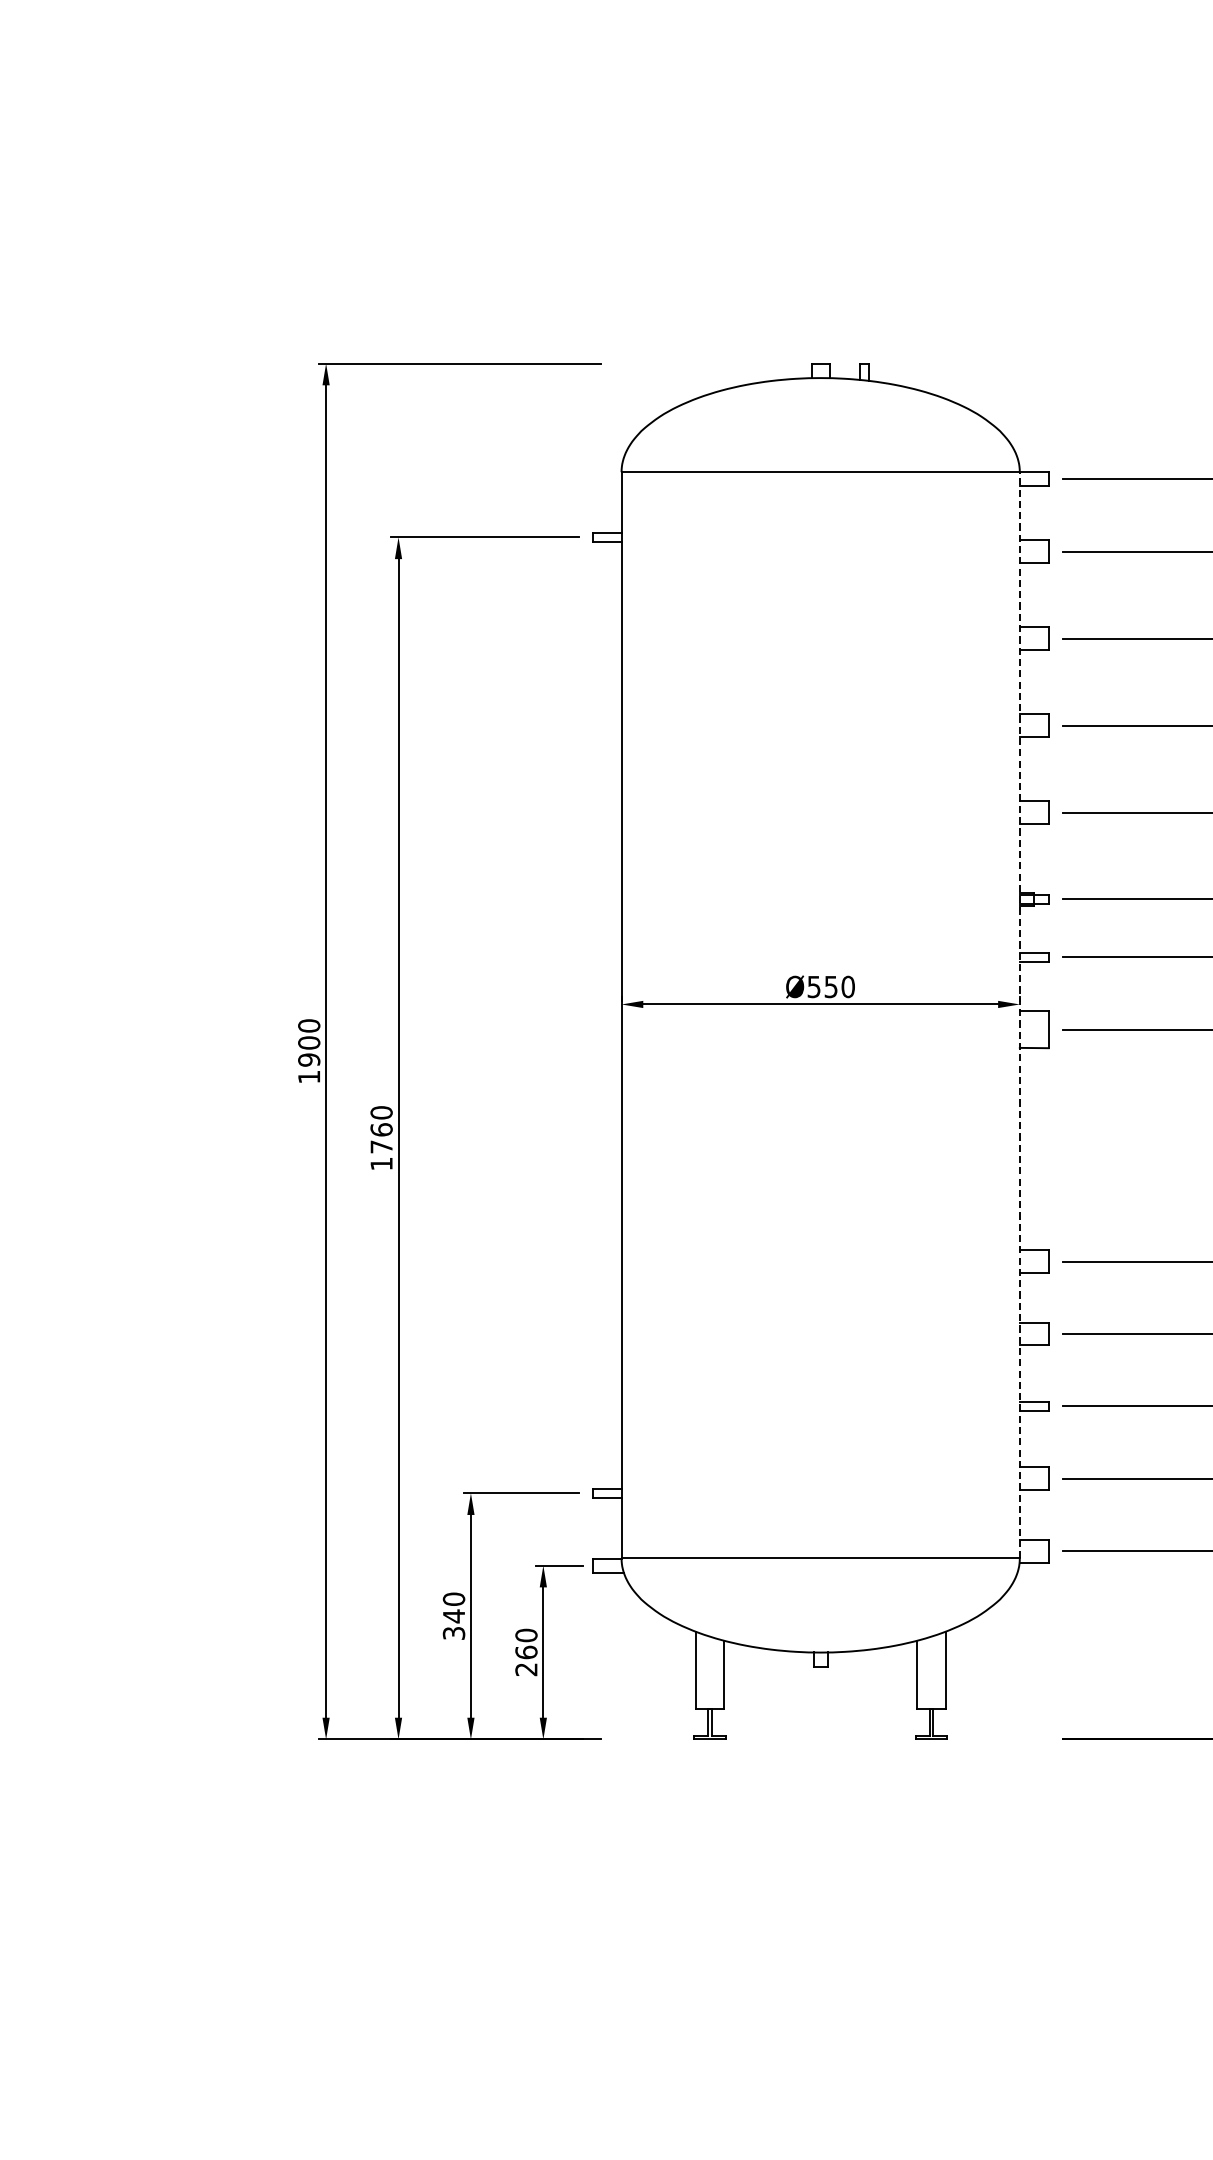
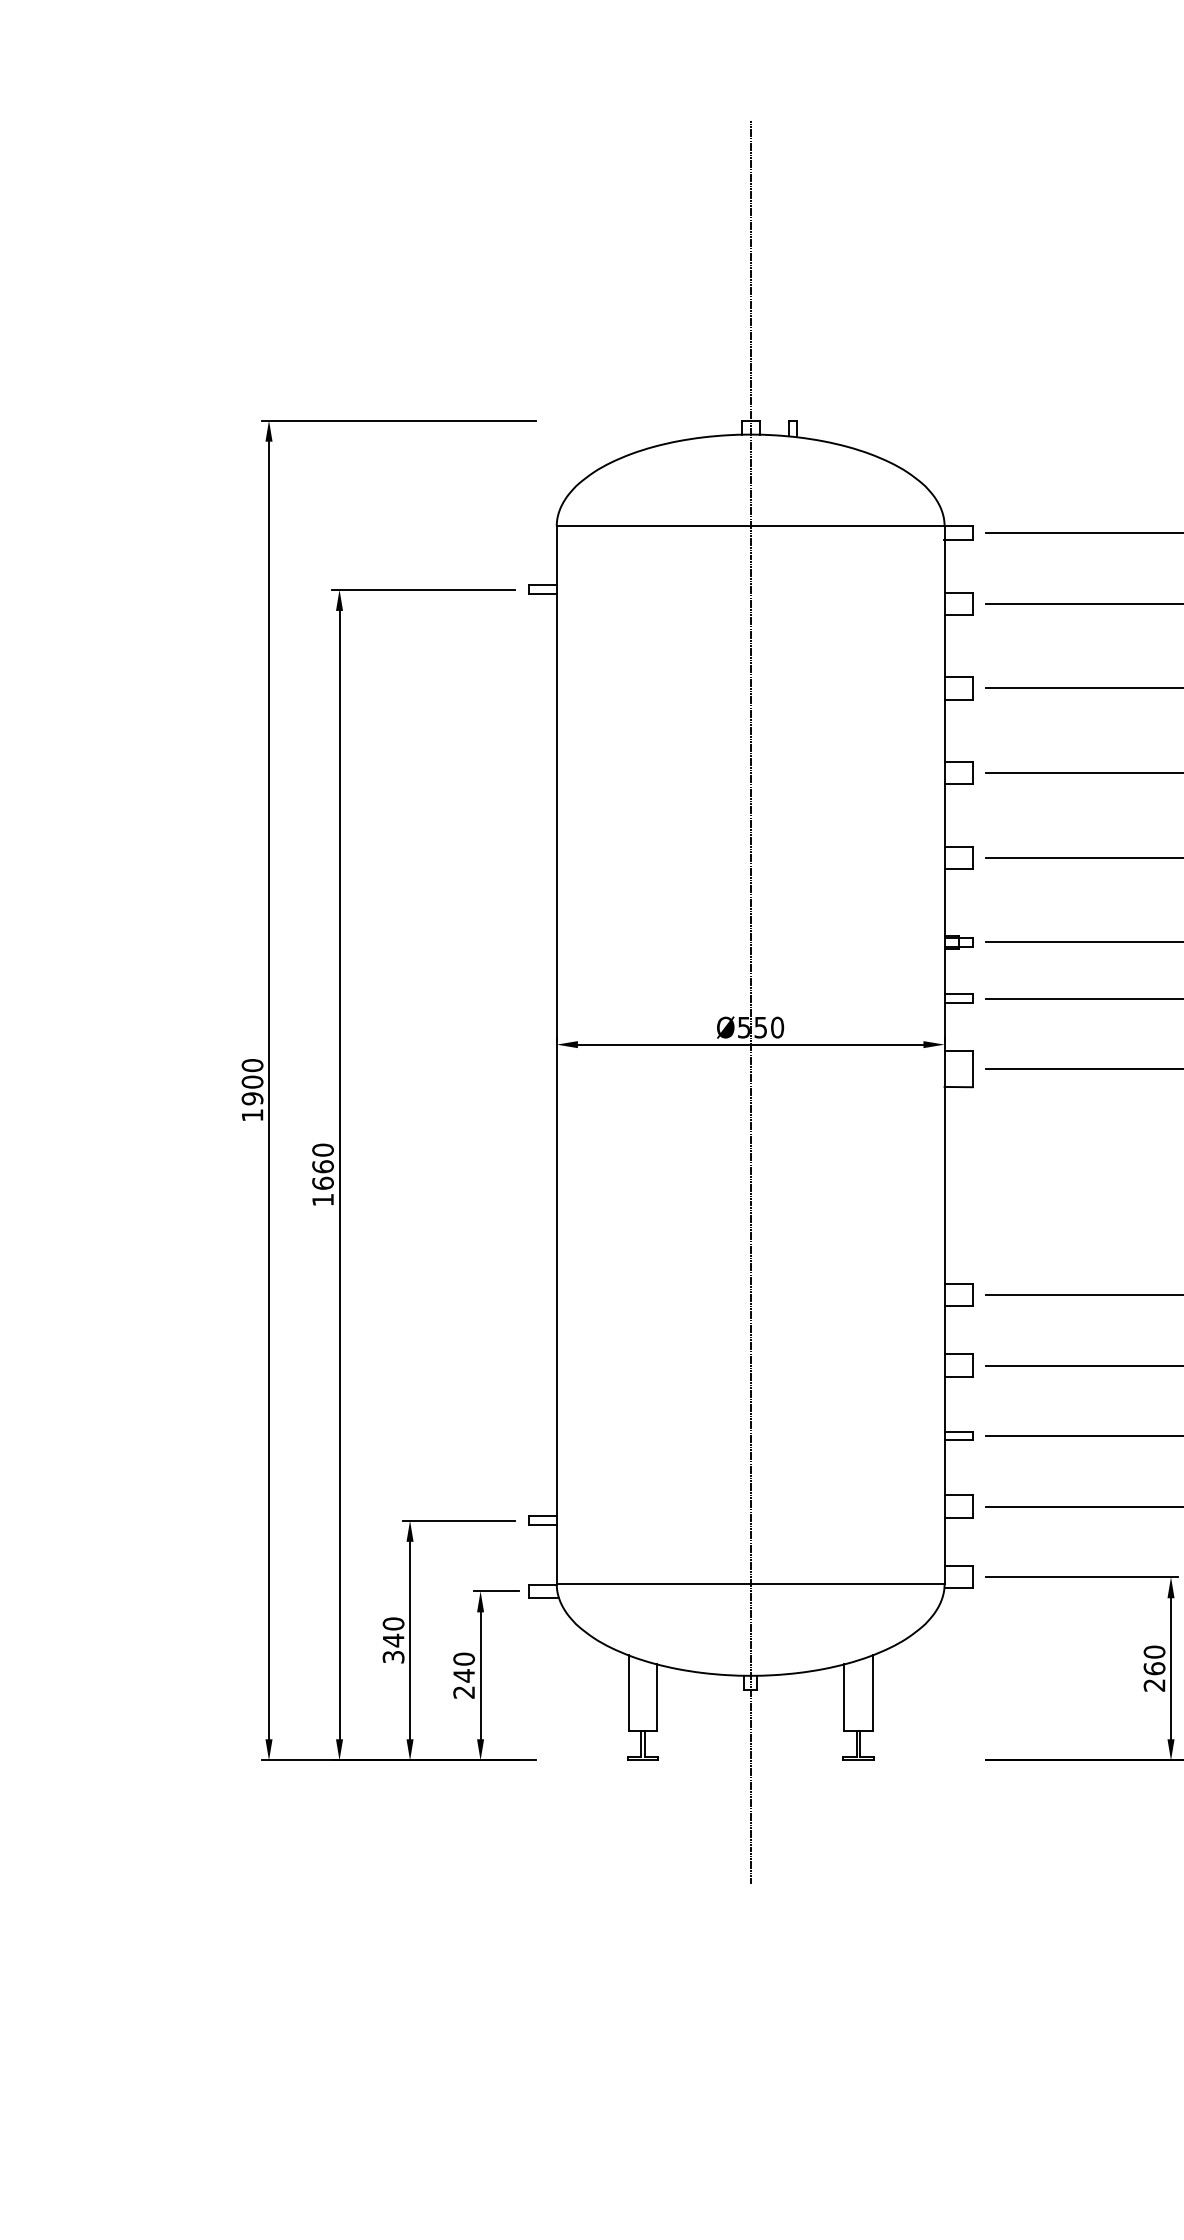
line: (820, 960) -> (750, 1001), added
line: (1019, 1015) -> (944, 1055), dashed -> solid
text: (381, 1146) -> (322, 1182), 1760 -> 1660
text: (526, 1652) -> (464, 1675), 260 -> 240

